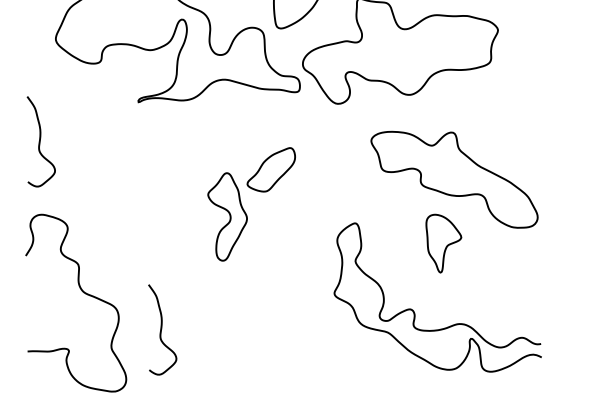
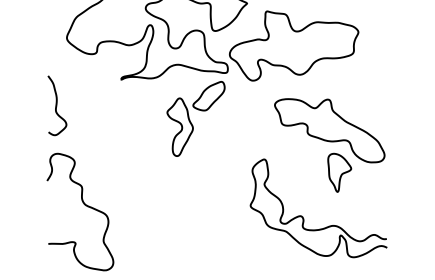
part: (250, 203) -> (195, 118), moved
part: (443, 243) -> (339, 172), moved
curve: (162, 329) -> (137, 229), removed

